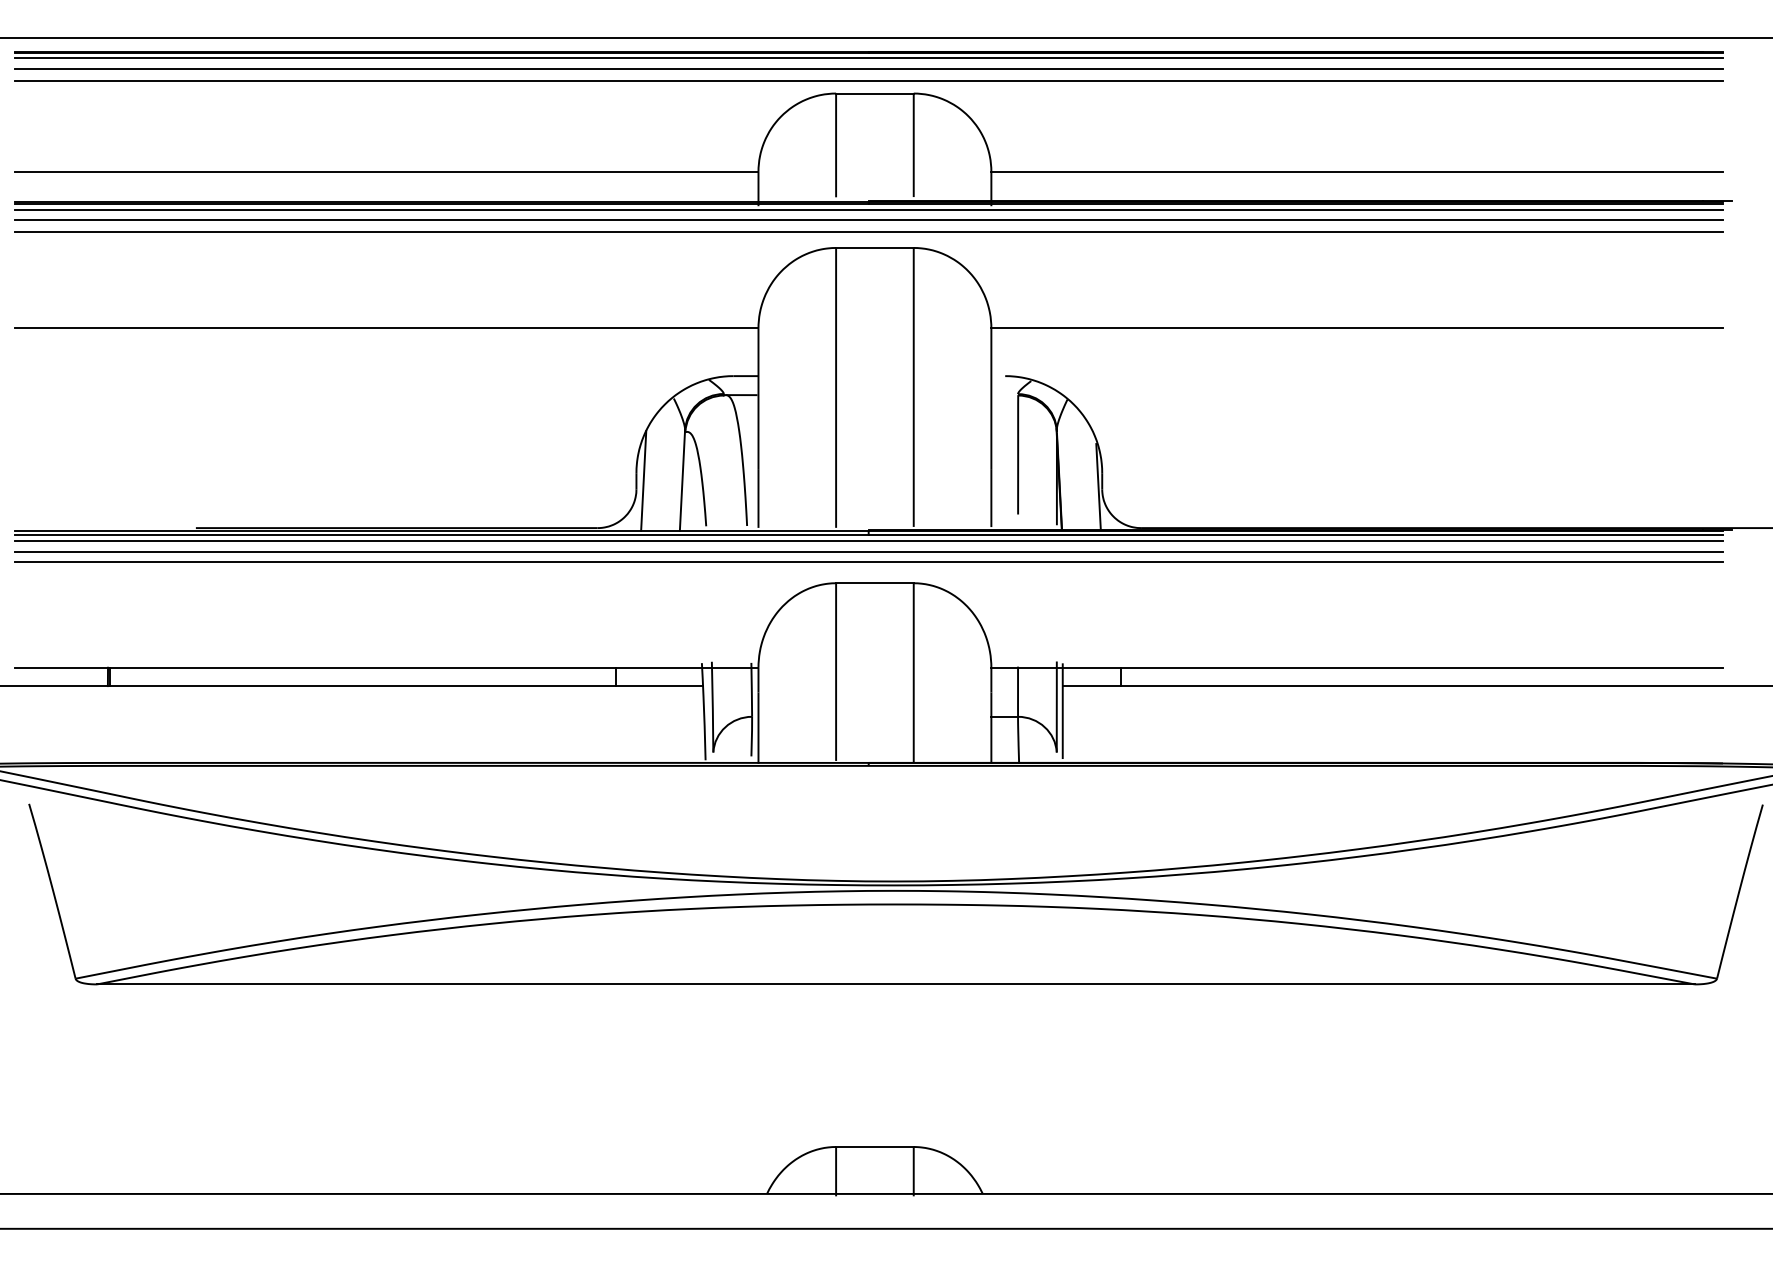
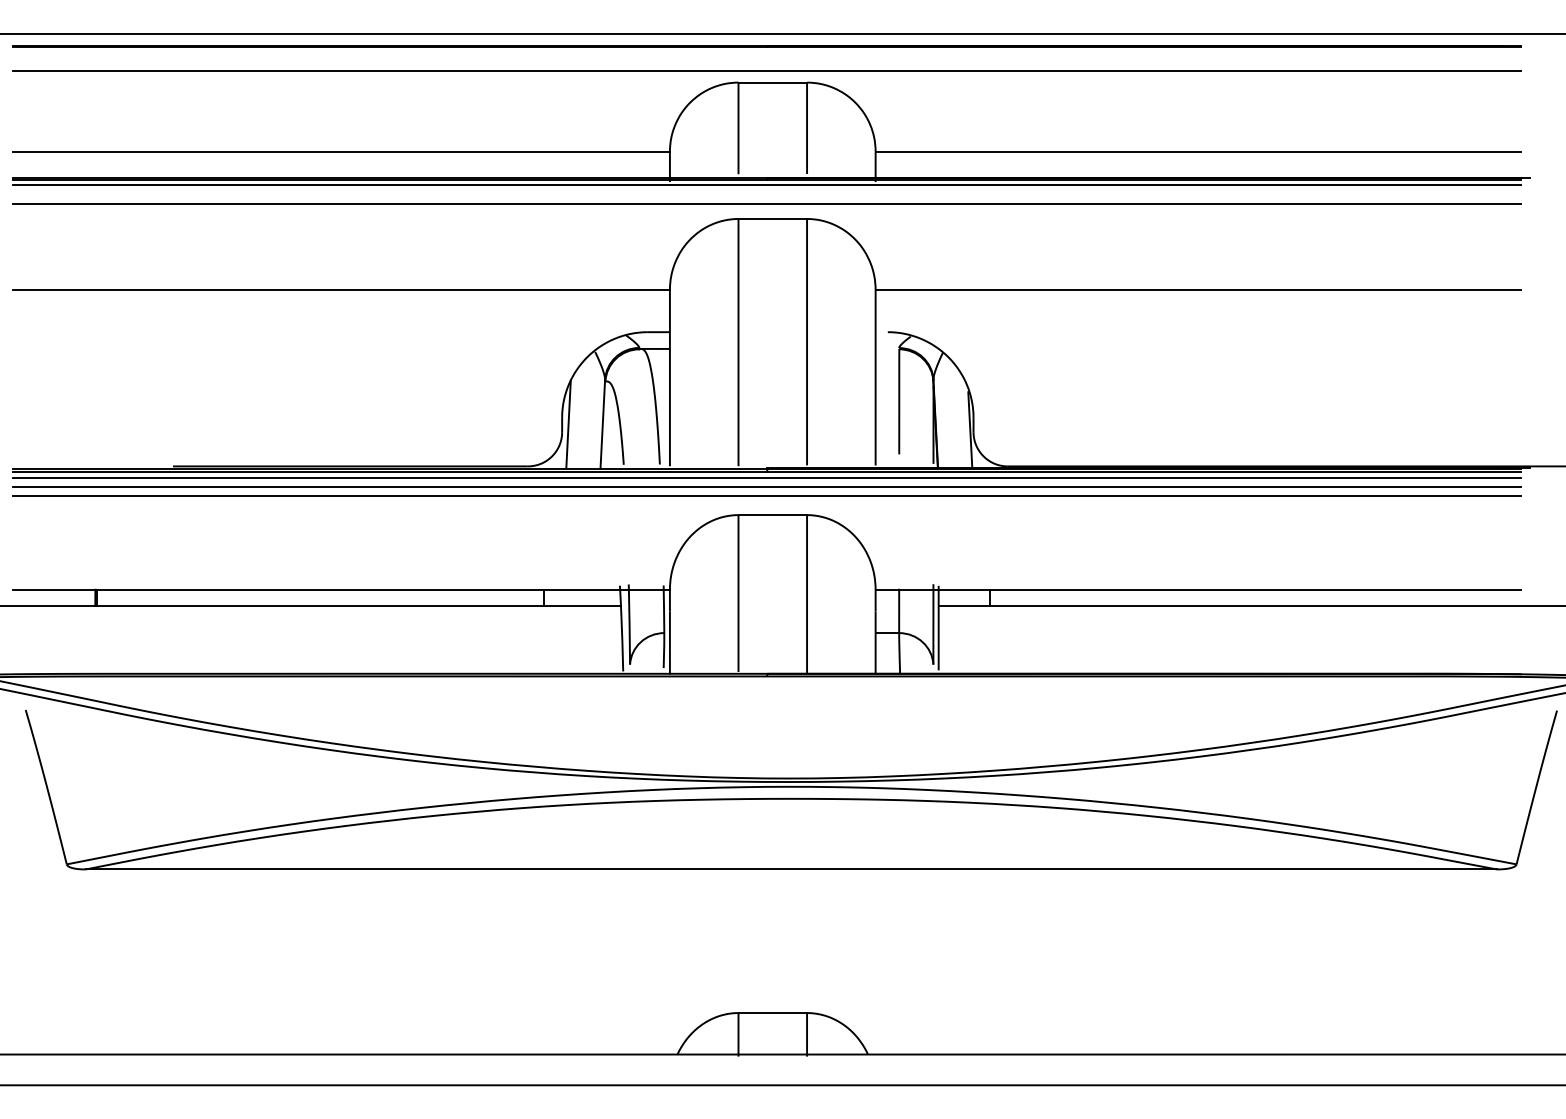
line: (868, 58) -> (767, 51), removed
line: (868, 68) -> (767, 60), removed
line: (868, 220) -> (767, 194), removed

